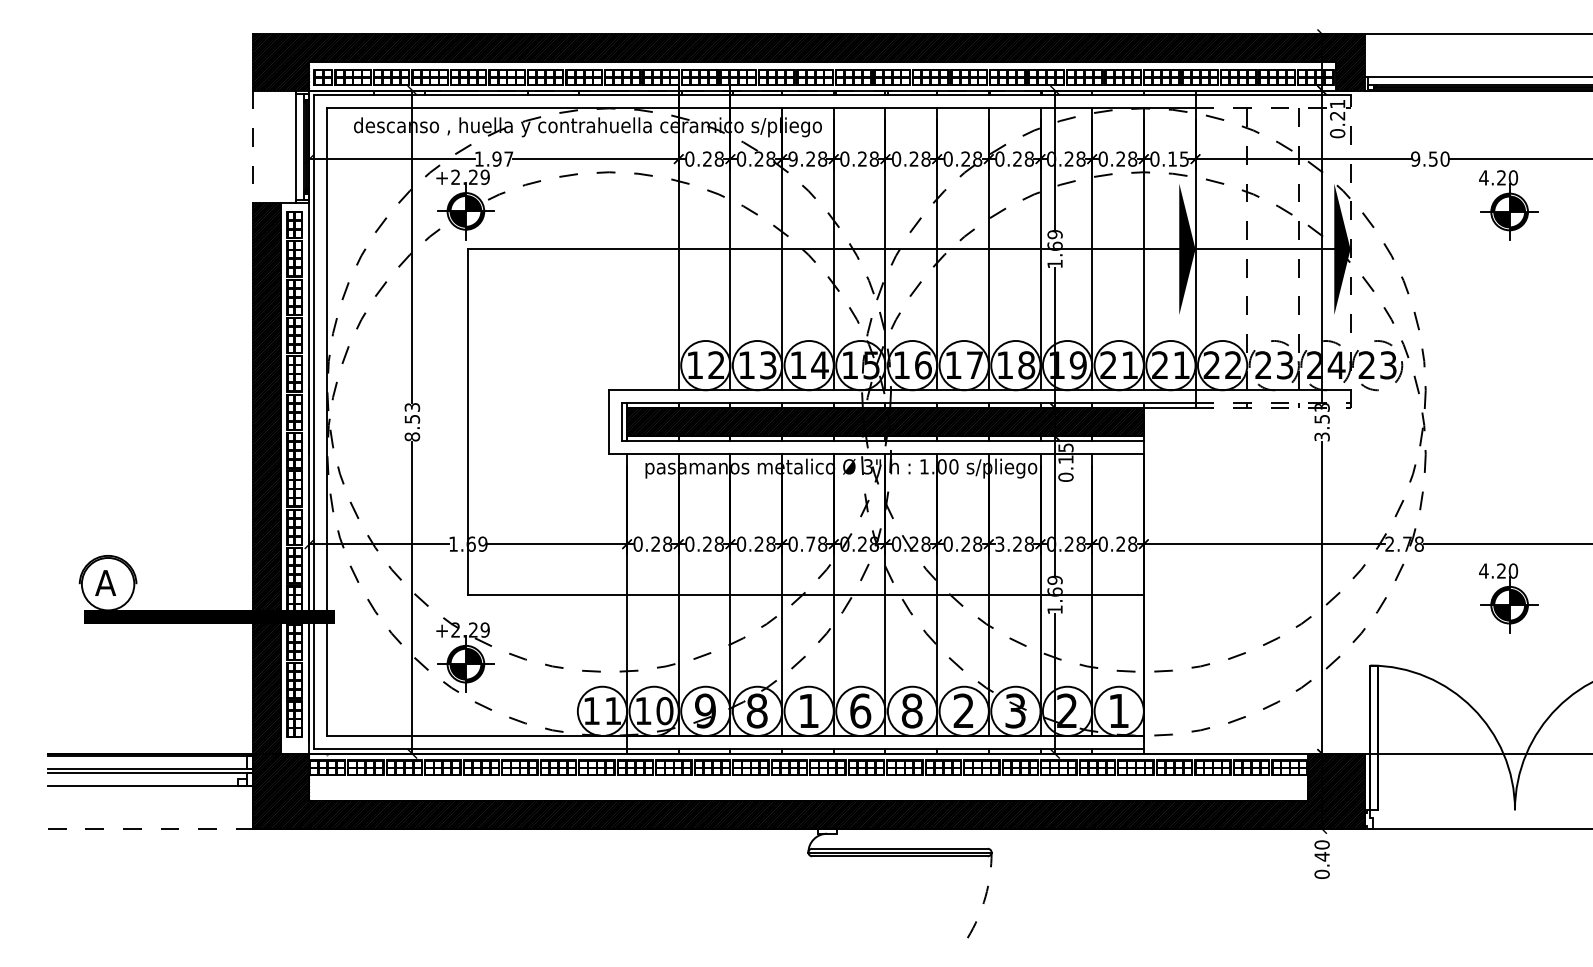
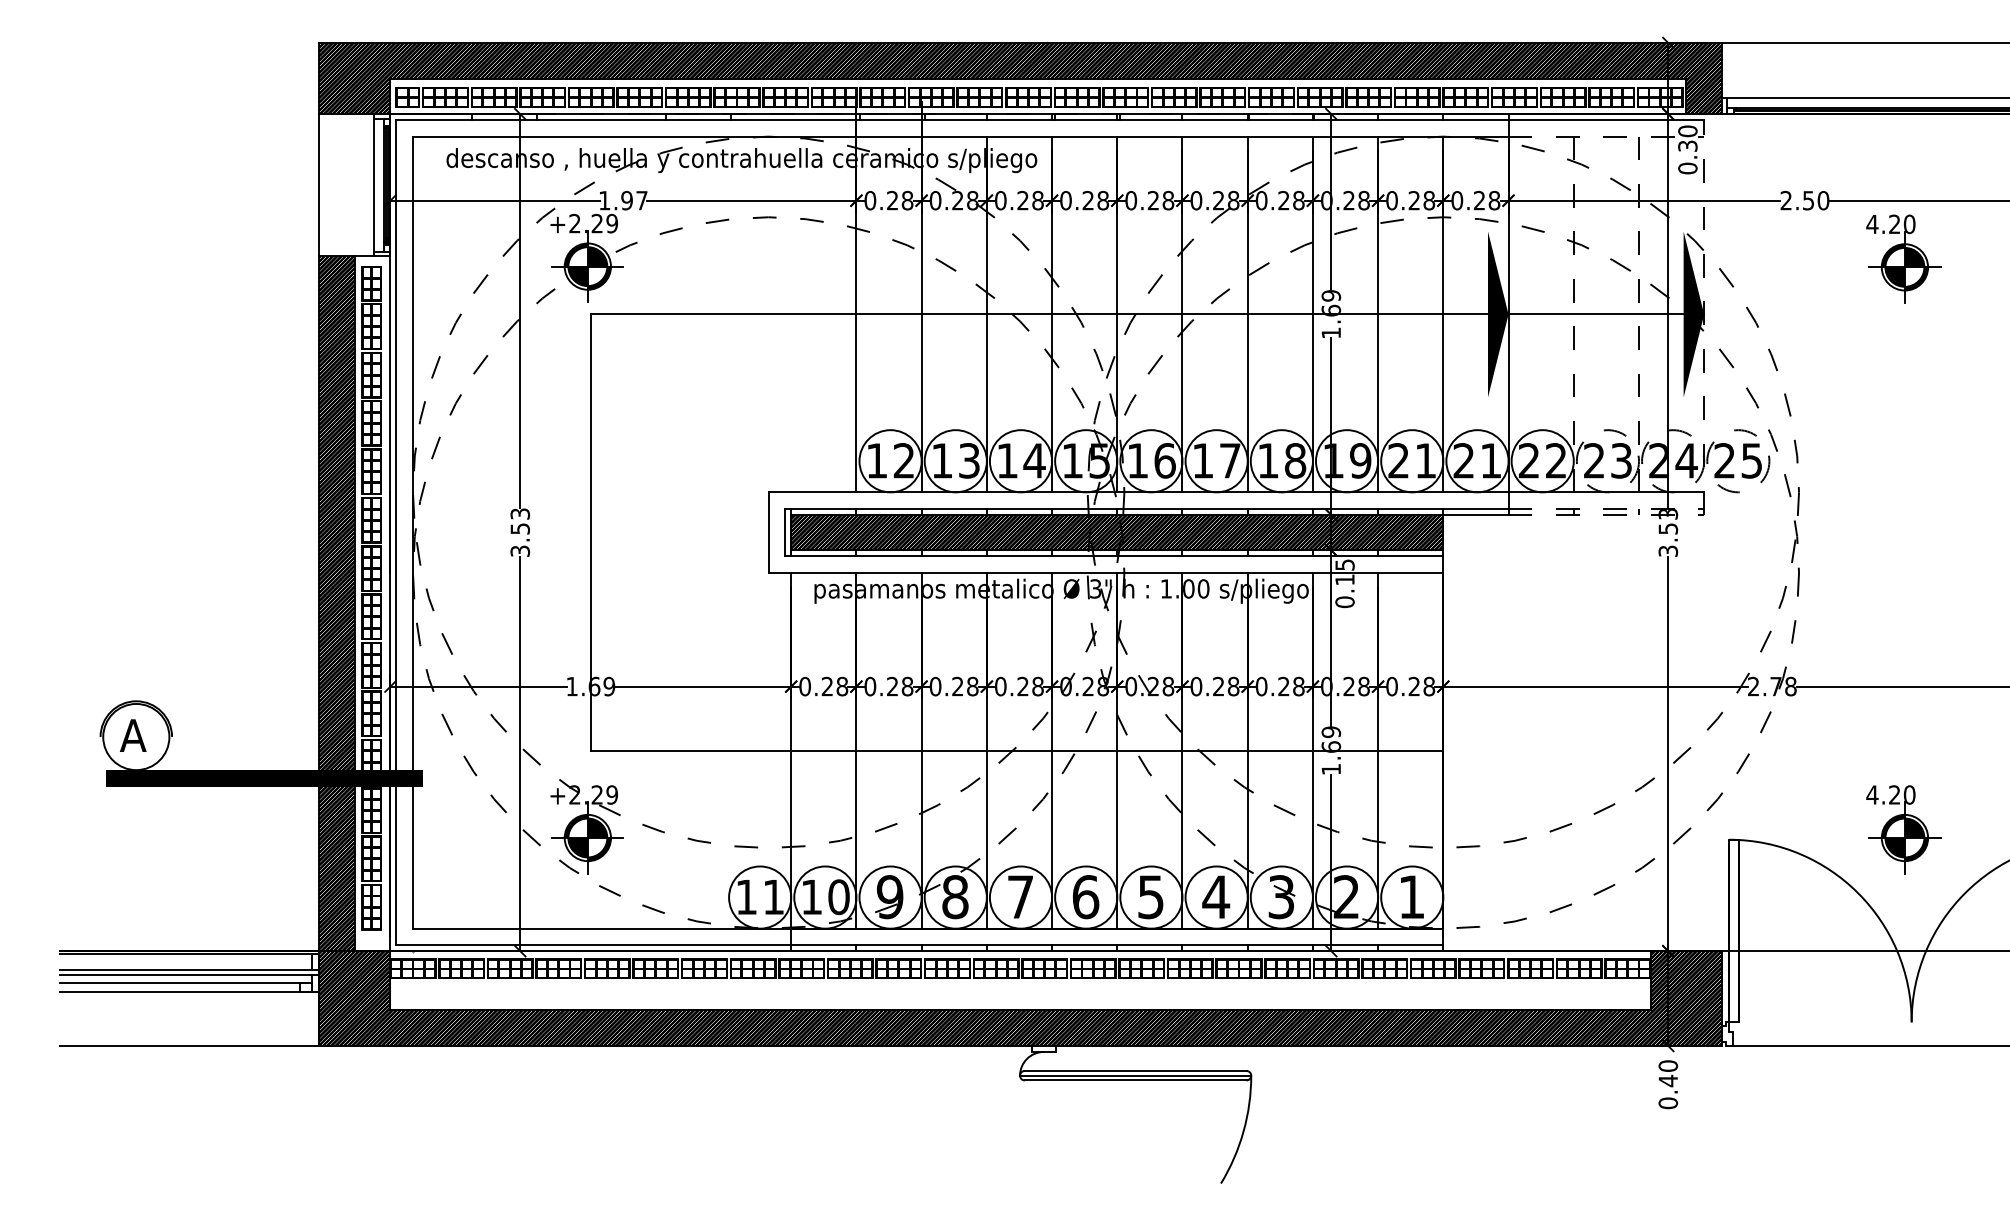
text: (1337, 109) -> (1687, 138), 0.21 -> 0.30
line: (253, 147) -> (319, 186), dashed -> solid
text: (792, 158) -> (999, 199), 9.28 -> 0.28
text: (1178, 158) -> (1487, 199), 0.15 -> 0.28
text: (1415, 158) -> (1786, 199), 9.50 -> 2.50
text: (1388, 364) -> (1752, 459), 23 -> 25
text: (412, 436) -> (520, 550), 8.53 -> 3.53
text: (810, 543) -> (1022, 685), 0.78 -> 0.28
text: (999, 543) -> (1261, 685), 3.28 -> 0.28
part: (1508, 598) -> (1903, 829), moved
text: (808, 710) -> (1020, 896), 1 -> 7
text: (911, 710) -> (1150, 896), 8 -> 5
text: (963, 710) -> (1215, 896), 2 -> 4
line: (147, 779) -> (186, 983), added
line: (150, 829) -> (189, 1046), dashed -> solid
arc: (985, 896) -> (1243, 1131), dashed -> solid

